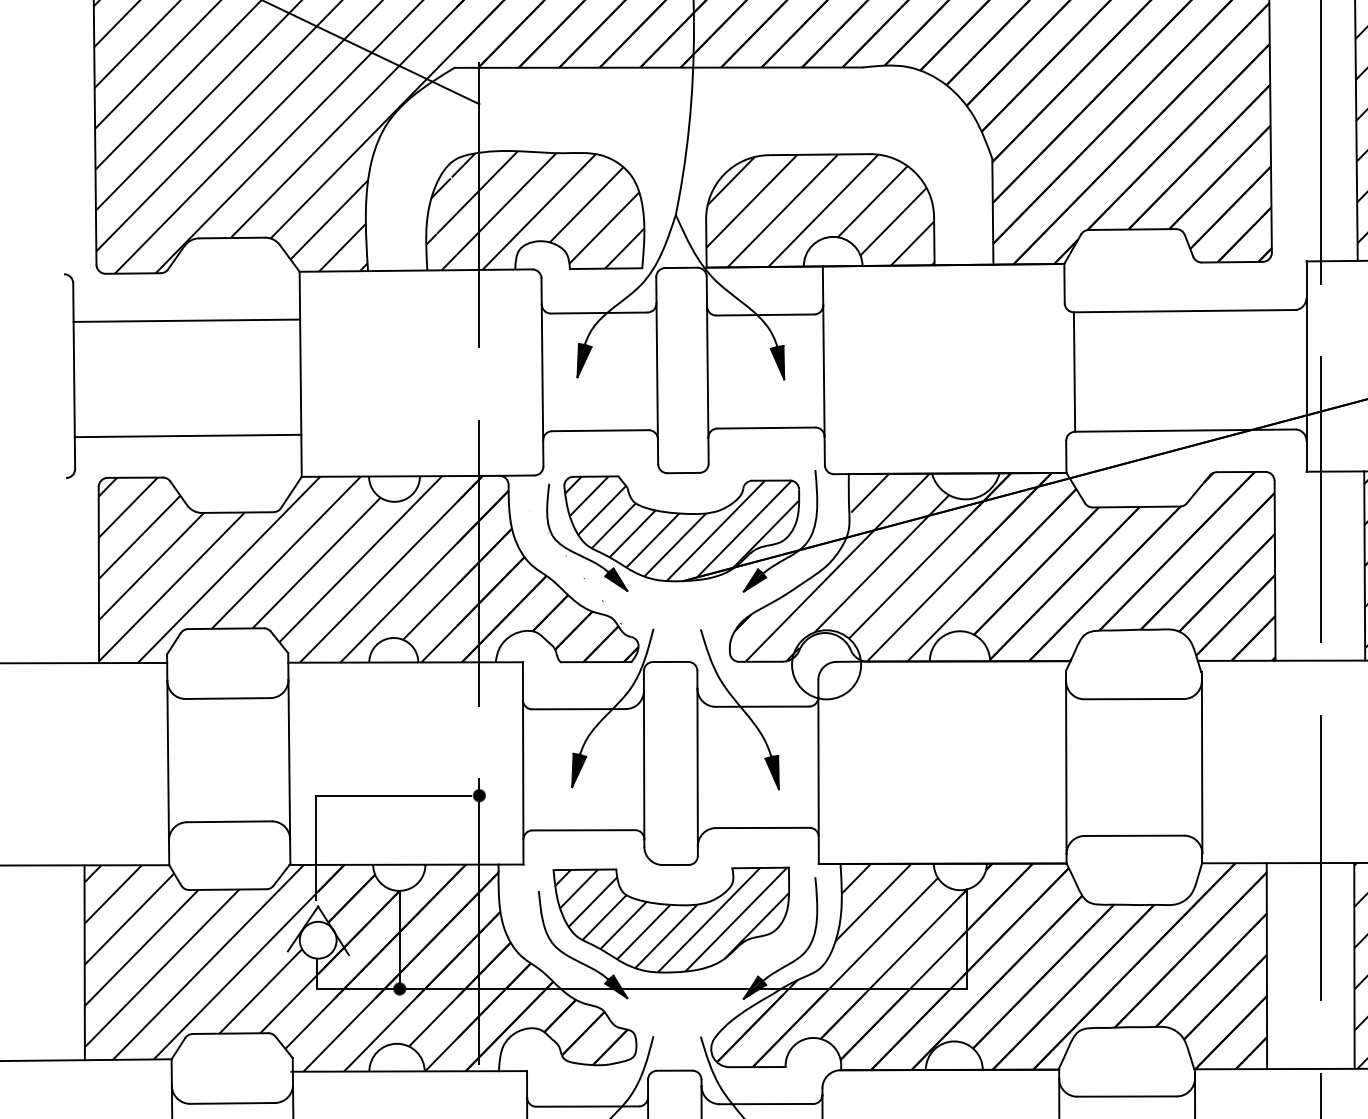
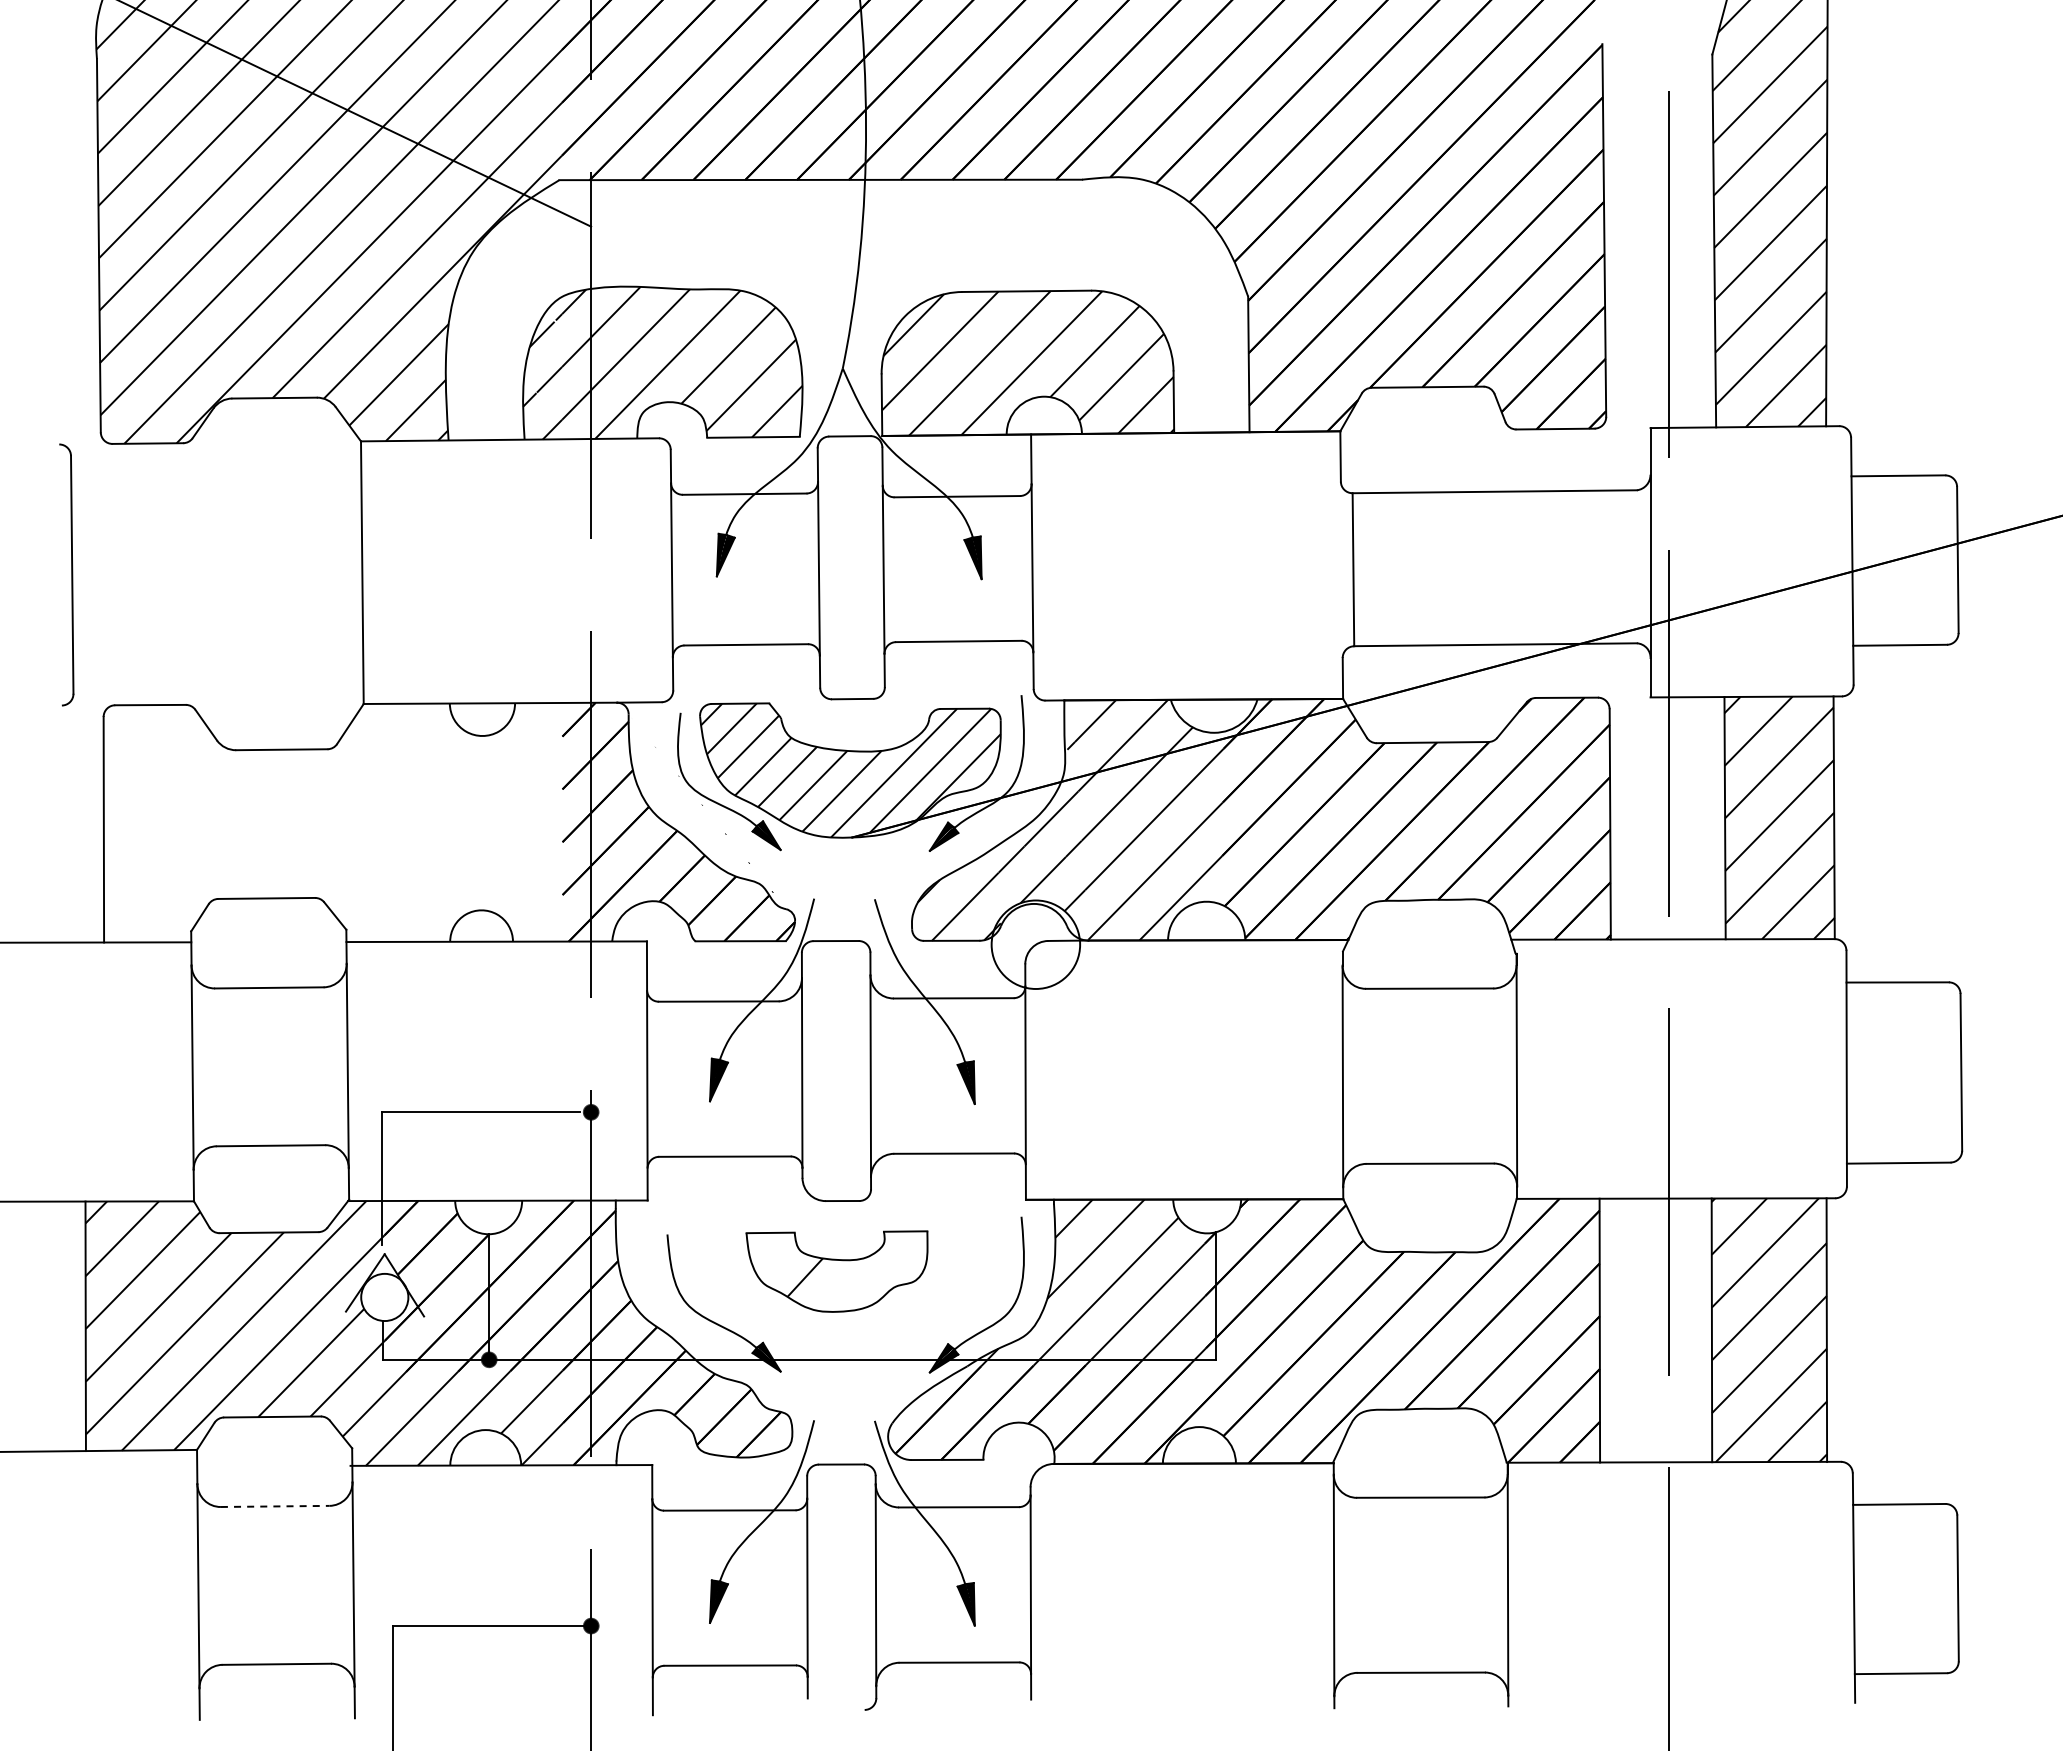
line: (186, 320) -> (216, 503), removed
line: (188, 435) -> (218, 651), removed
hatch: (277, 569) -> (332, 822), removed
part: (670, 919) -> (836, 1271), size x0.6
line: (232, 1103) -> (275, 1506), solid -> dashed

